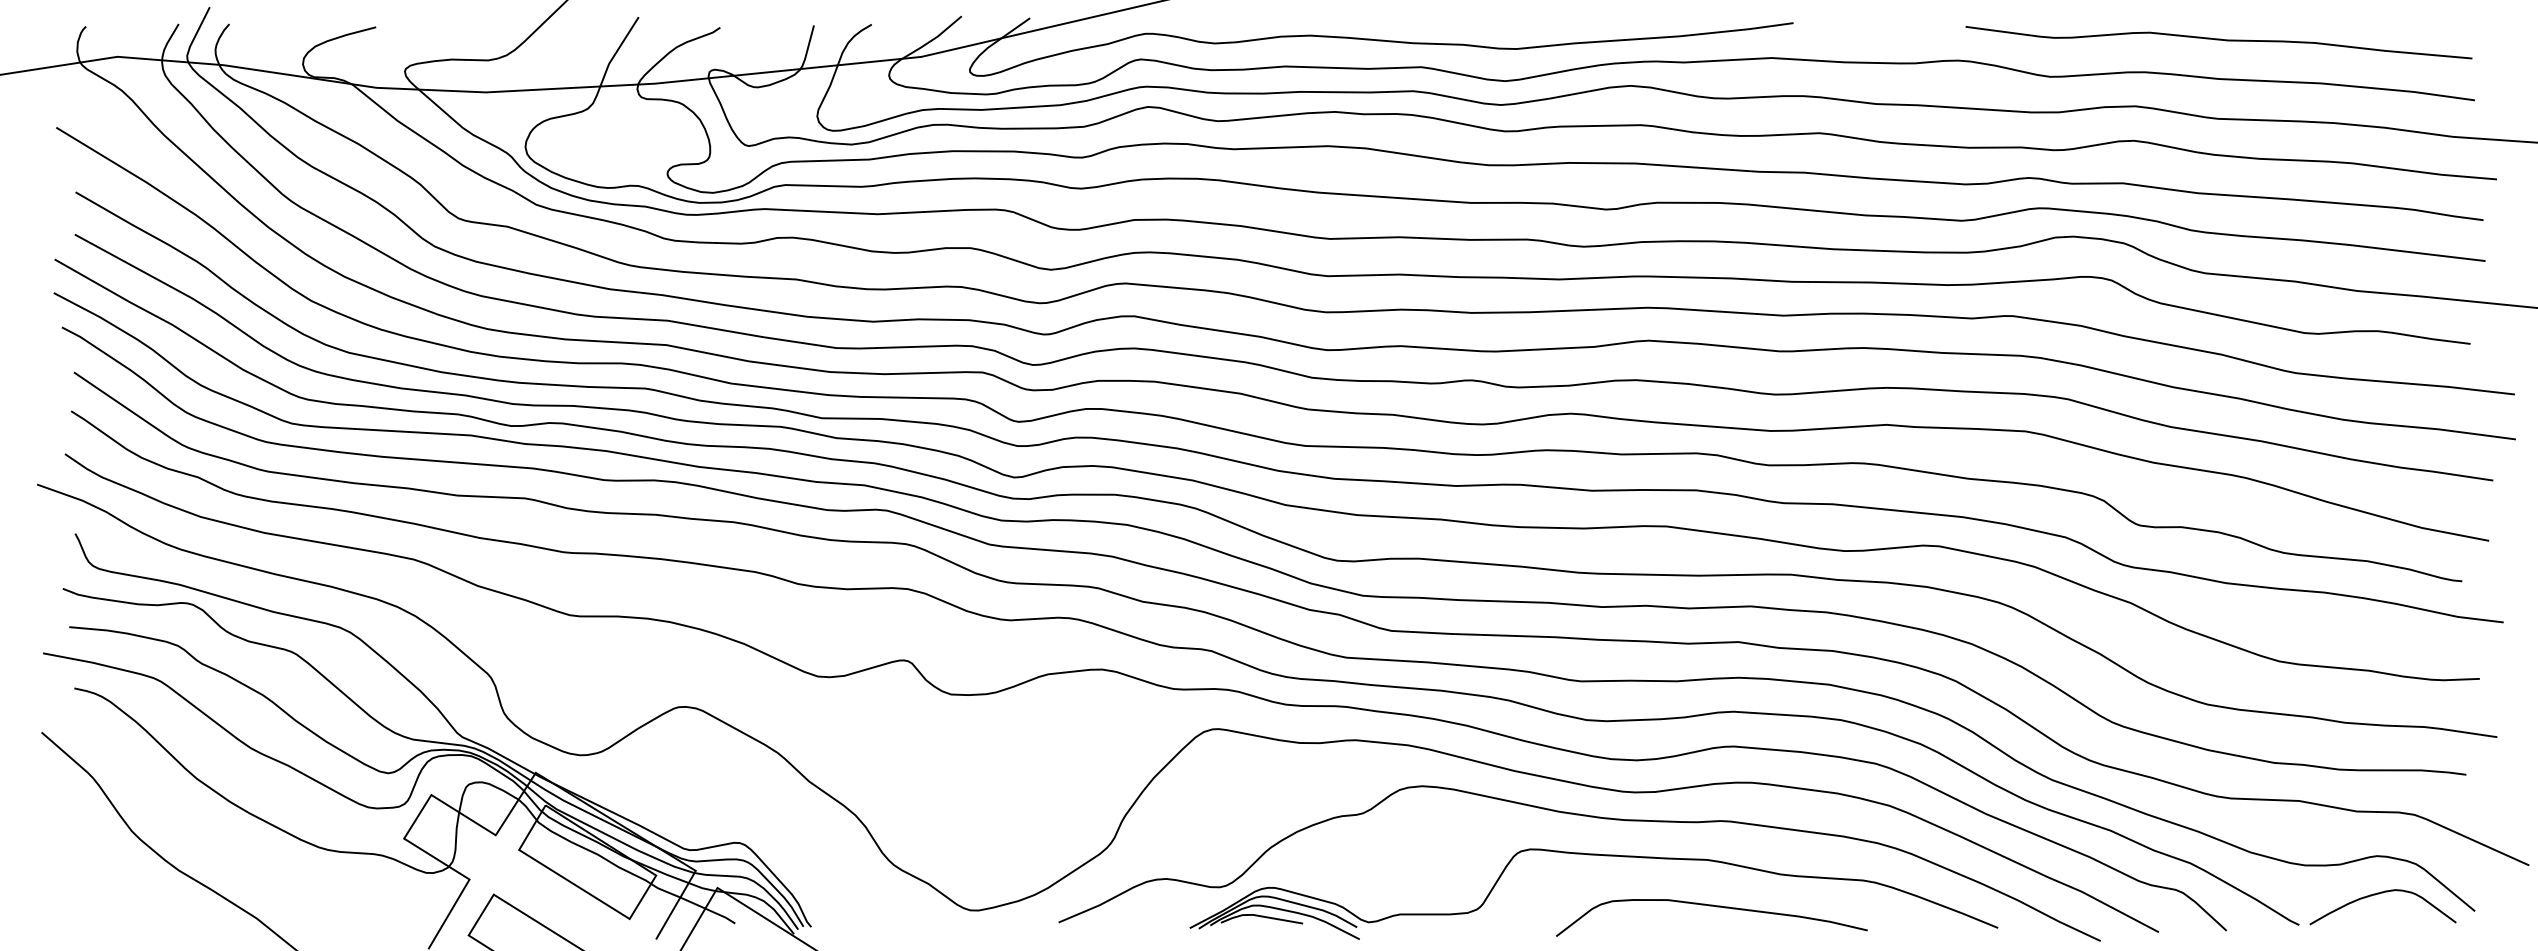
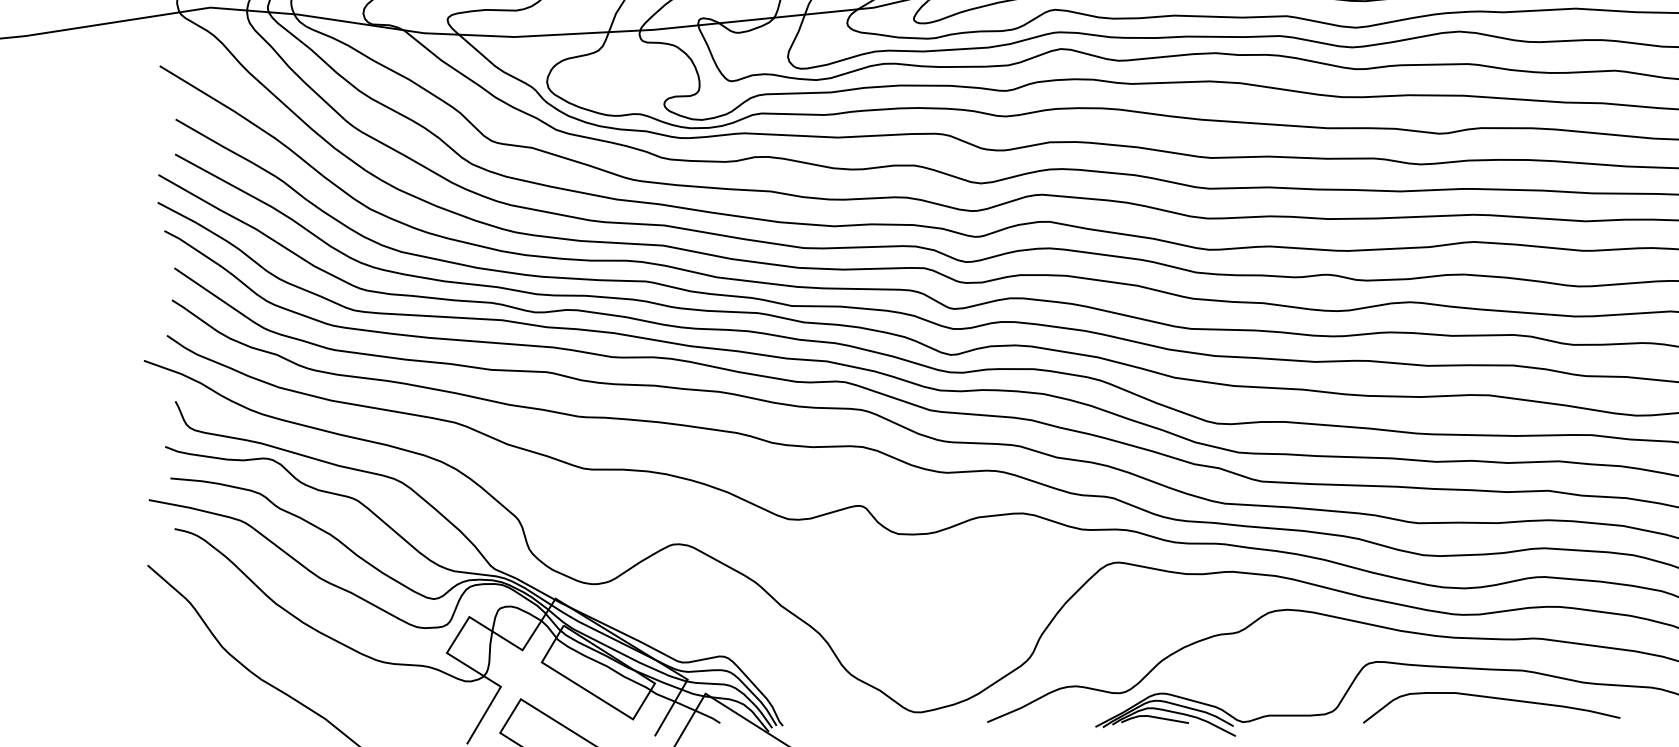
curve: (1711, 906) -> (1491, 698), moved

